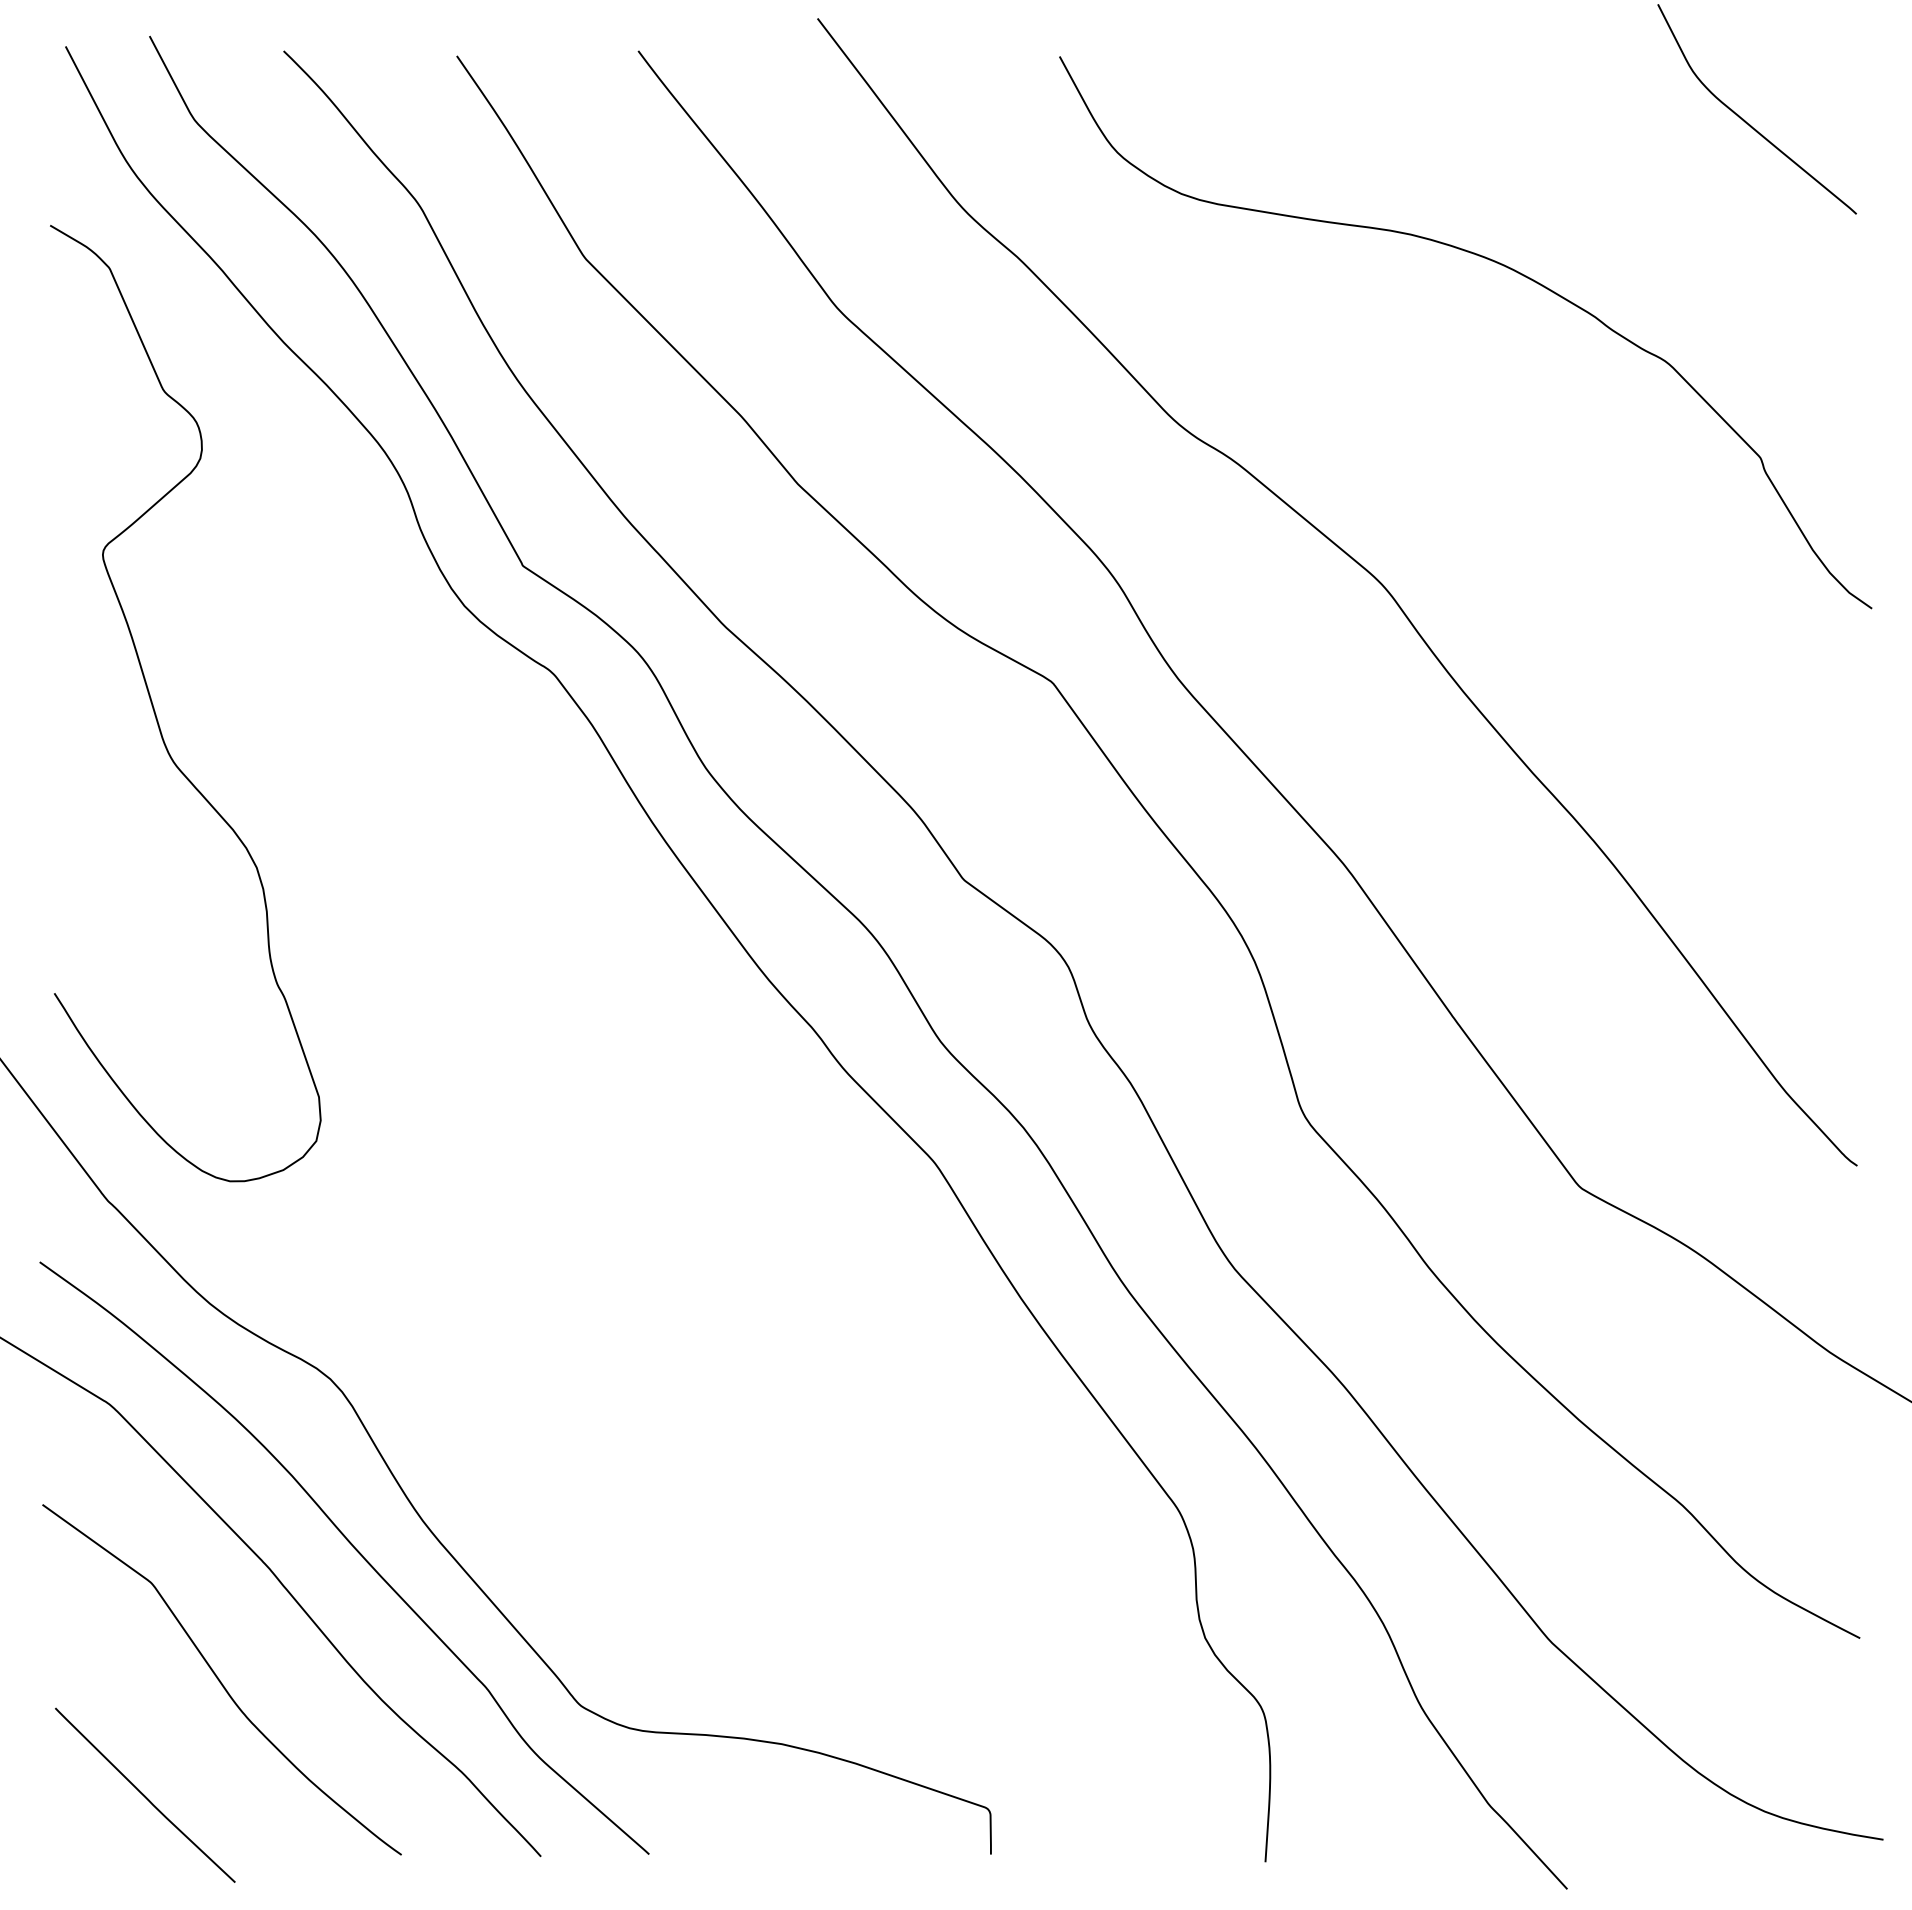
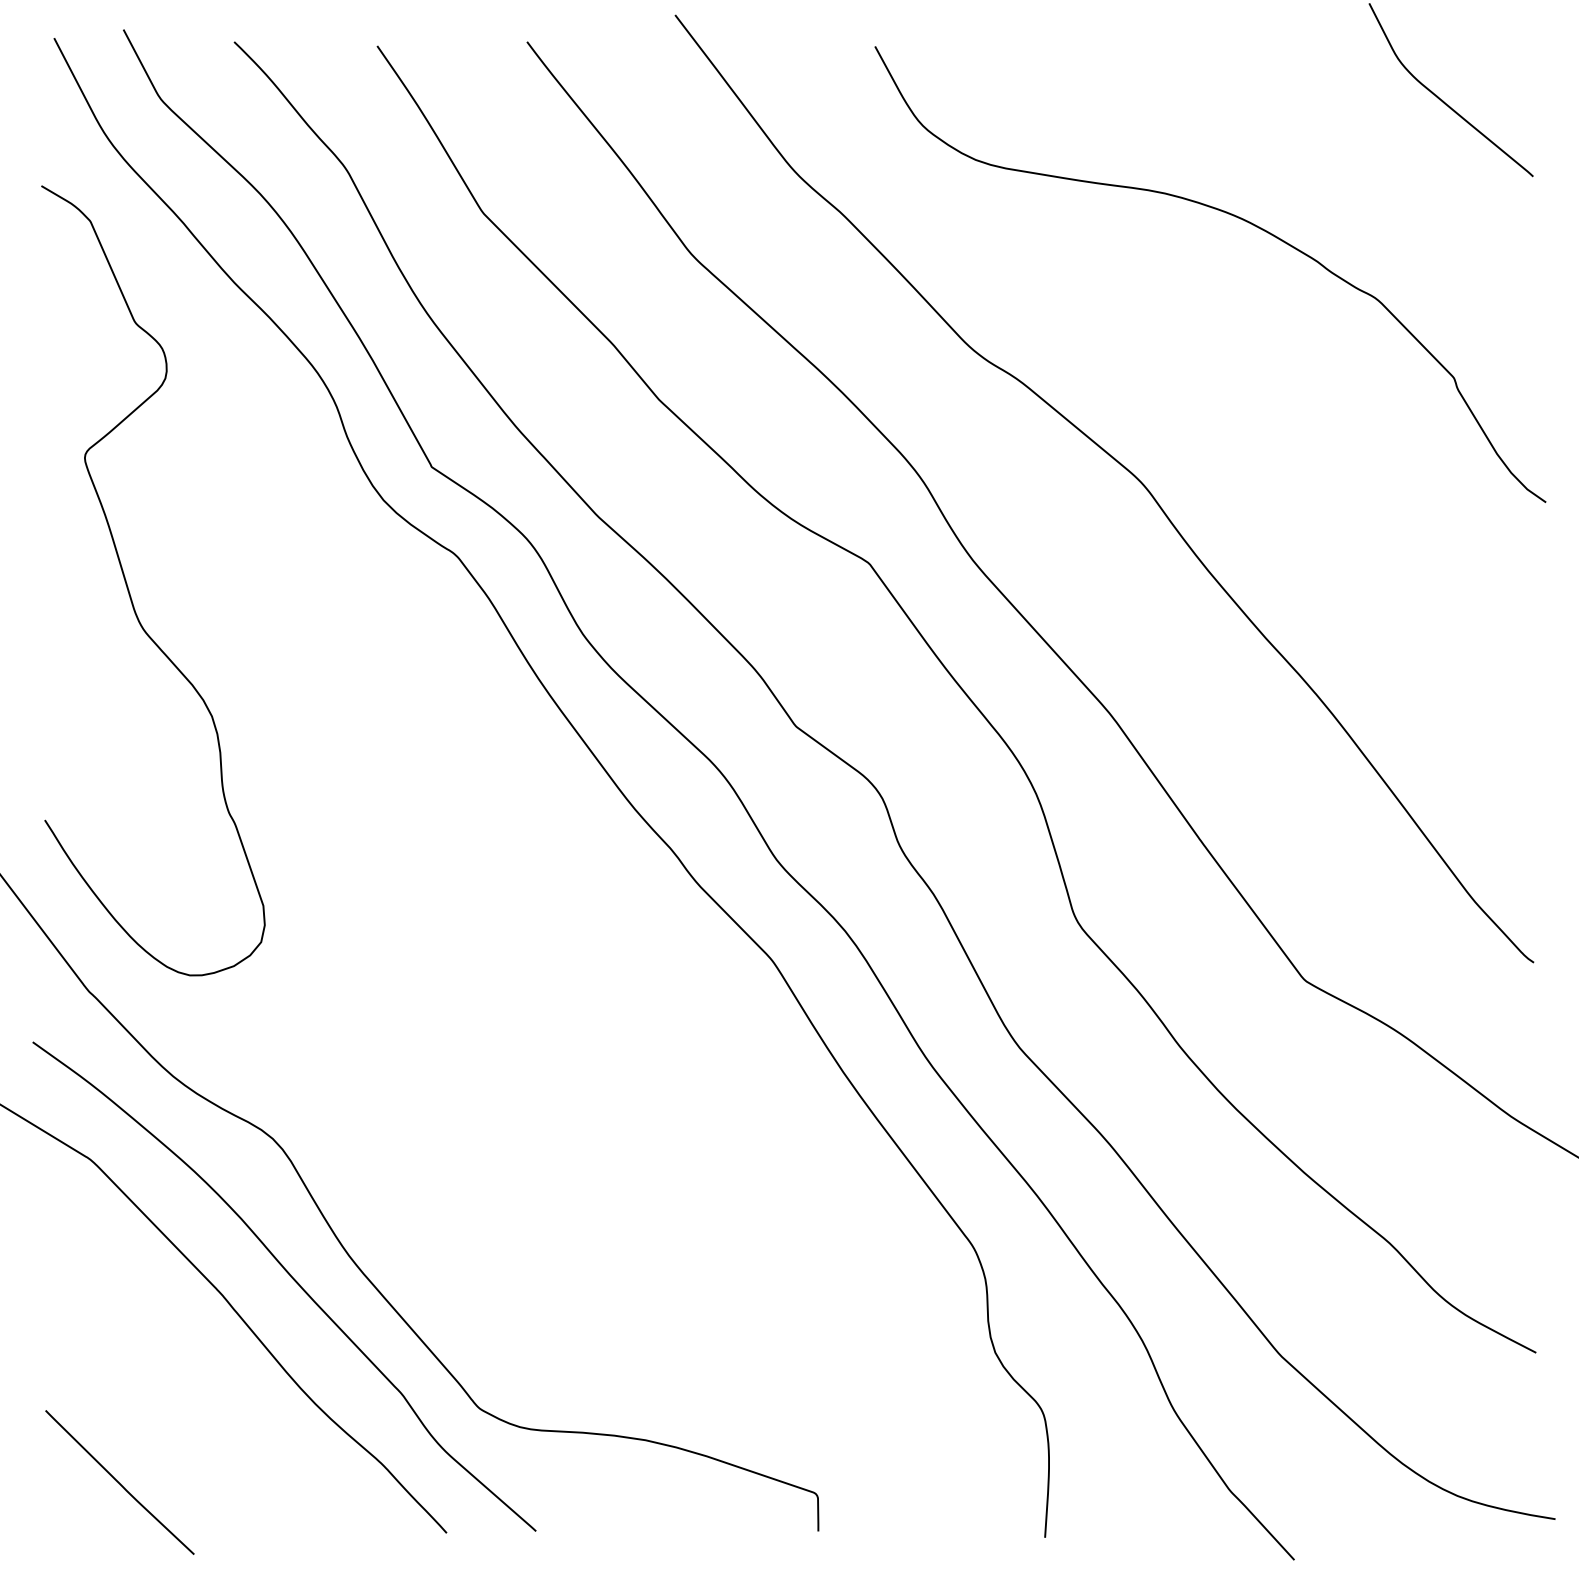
curve: (220, 1680) -> (182, 1387), removed

